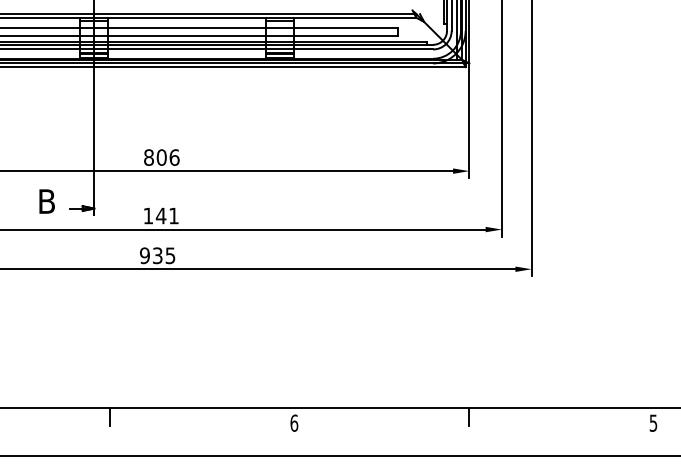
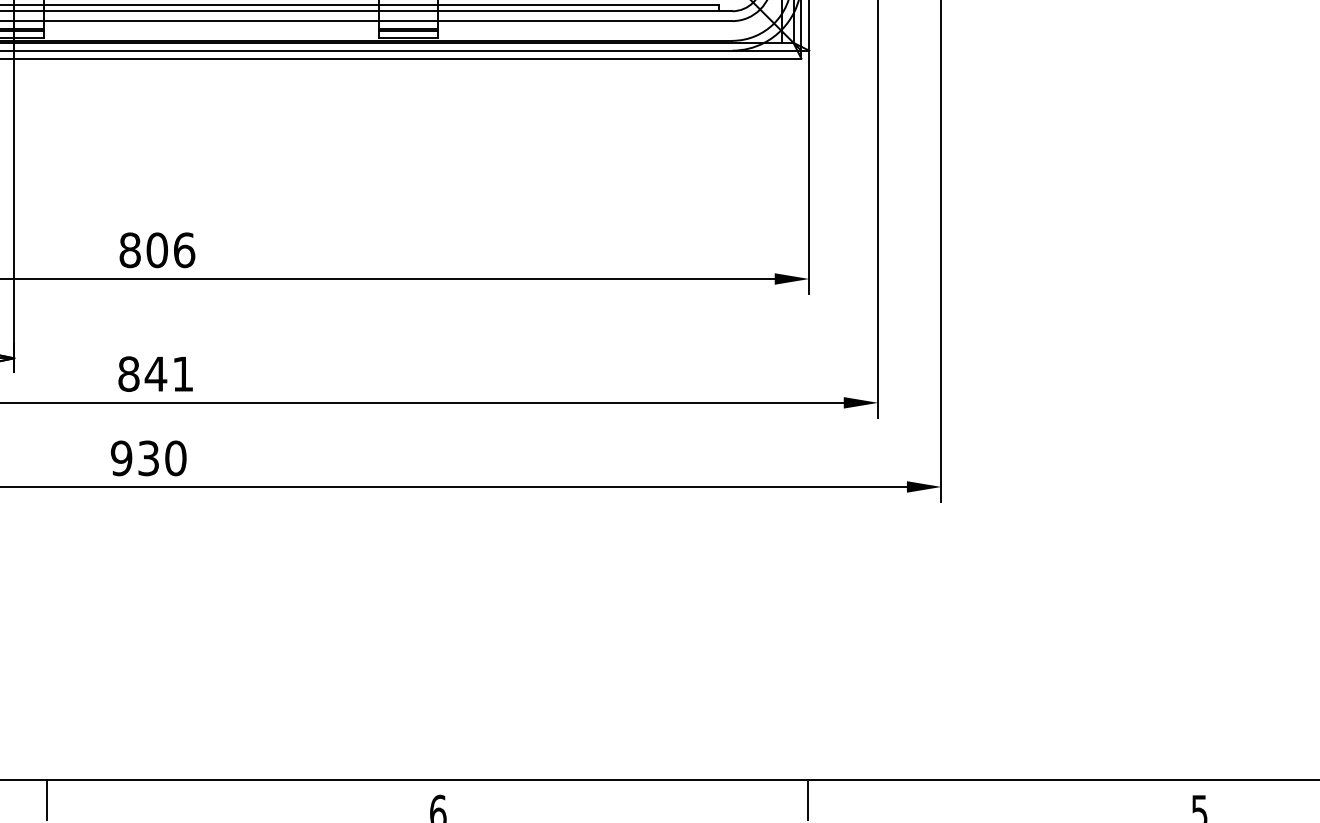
text: (148, 215) -> (129, 373), 141 -> 841
text: (170, 255) -> (175, 457), 935 -> 930

